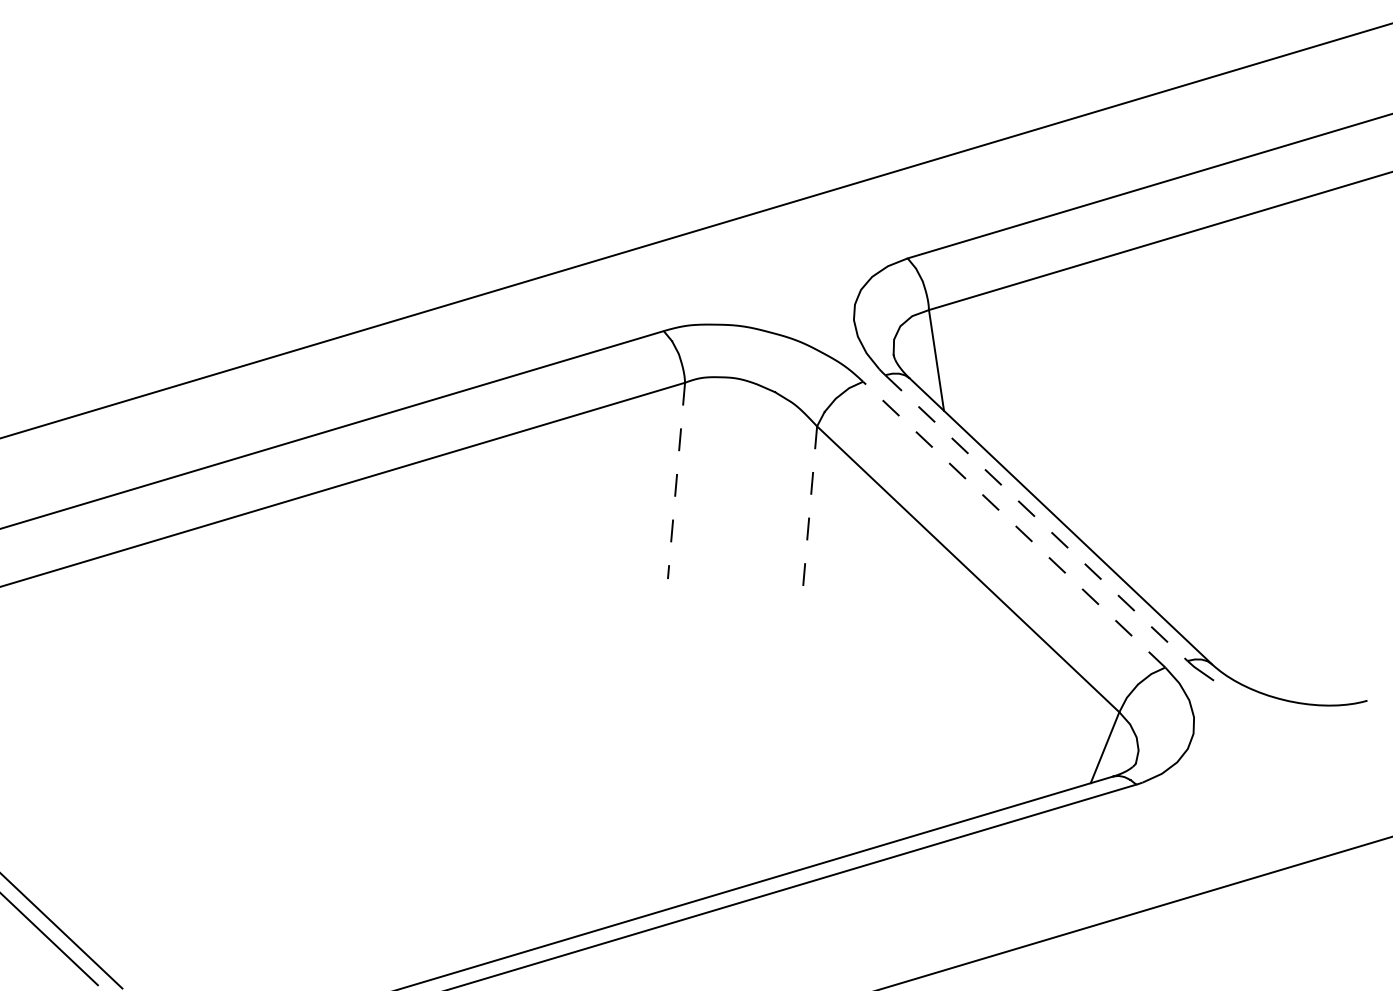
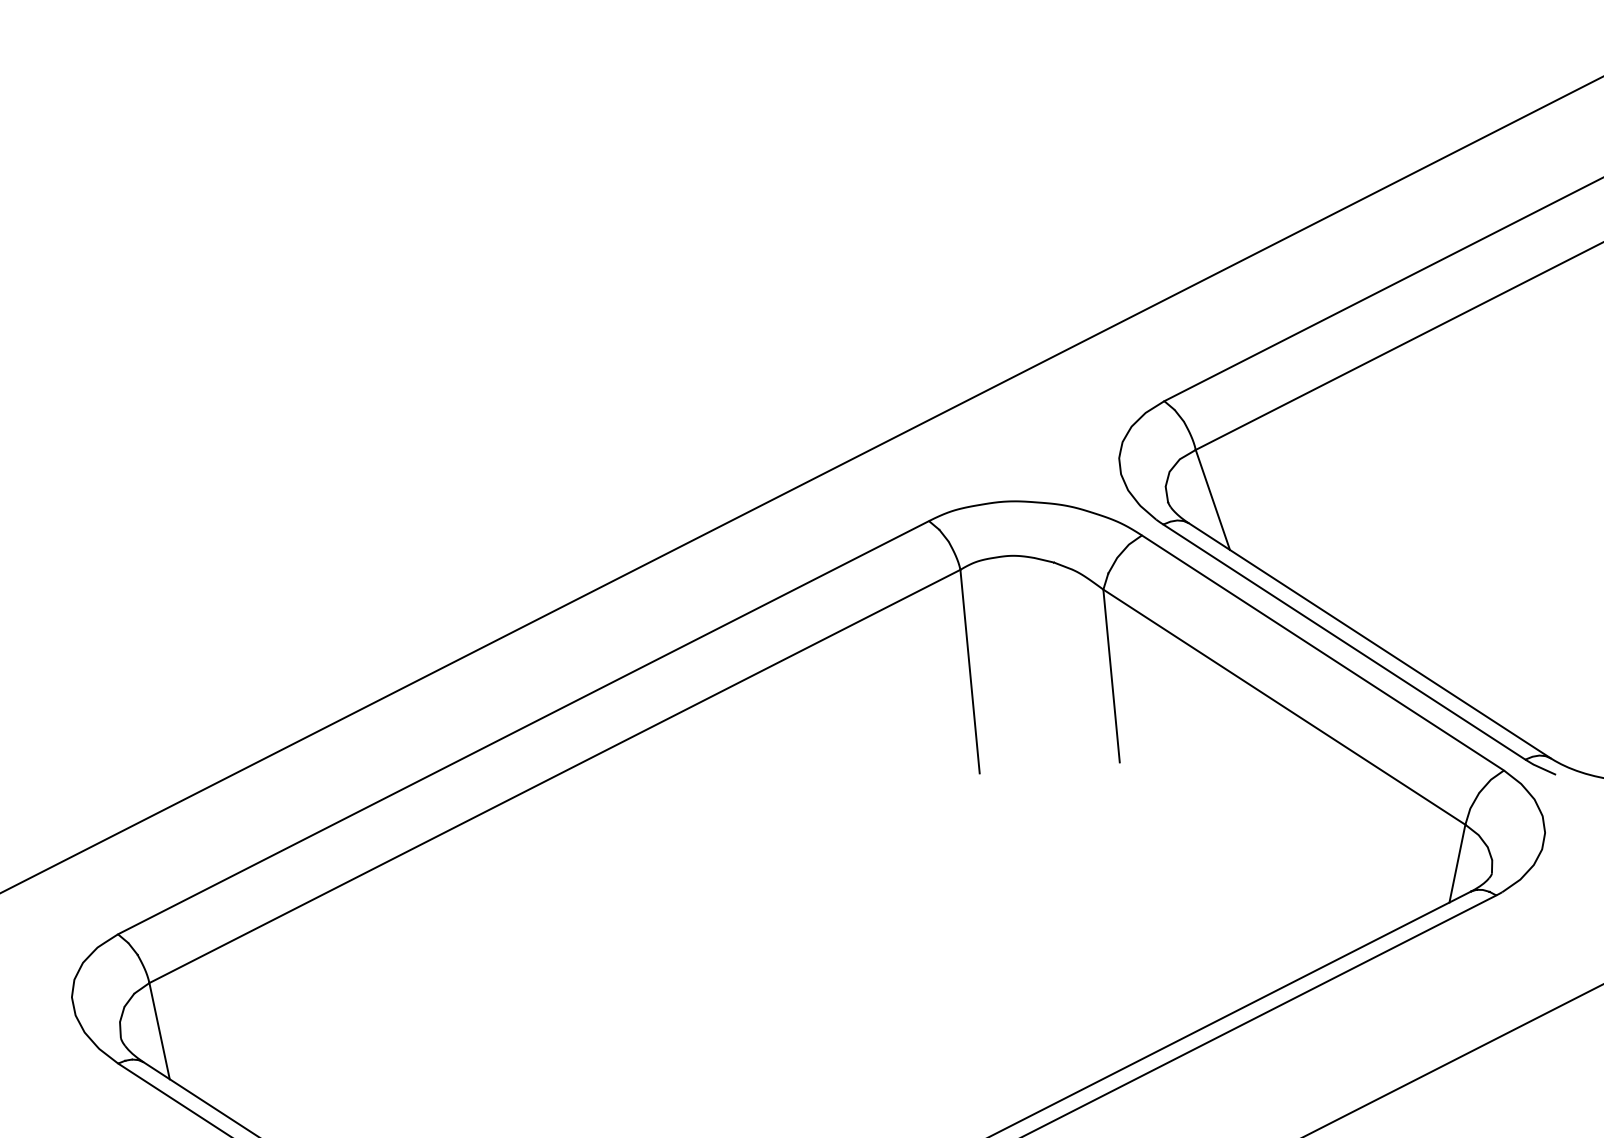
line: (676, 481) -> (970, 672), dashed -> solid
line: (809, 510) -> (1111, 676), dashed -> solid
line: (1036, 518) -> (1344, 642), dashed -> solid
line: (1013, 524) -> (1322, 652), dashed -> solid

